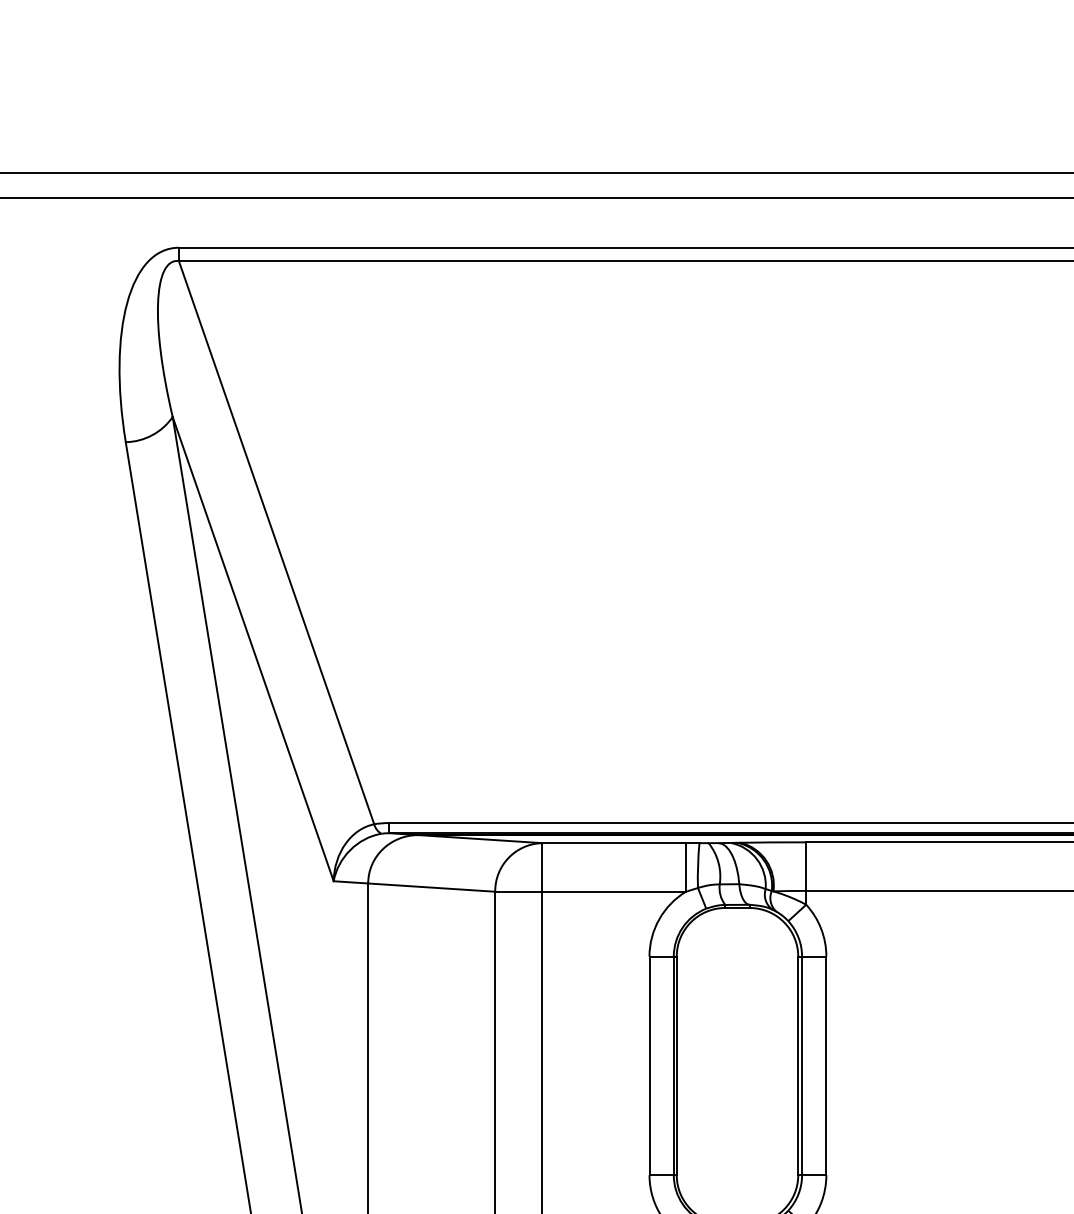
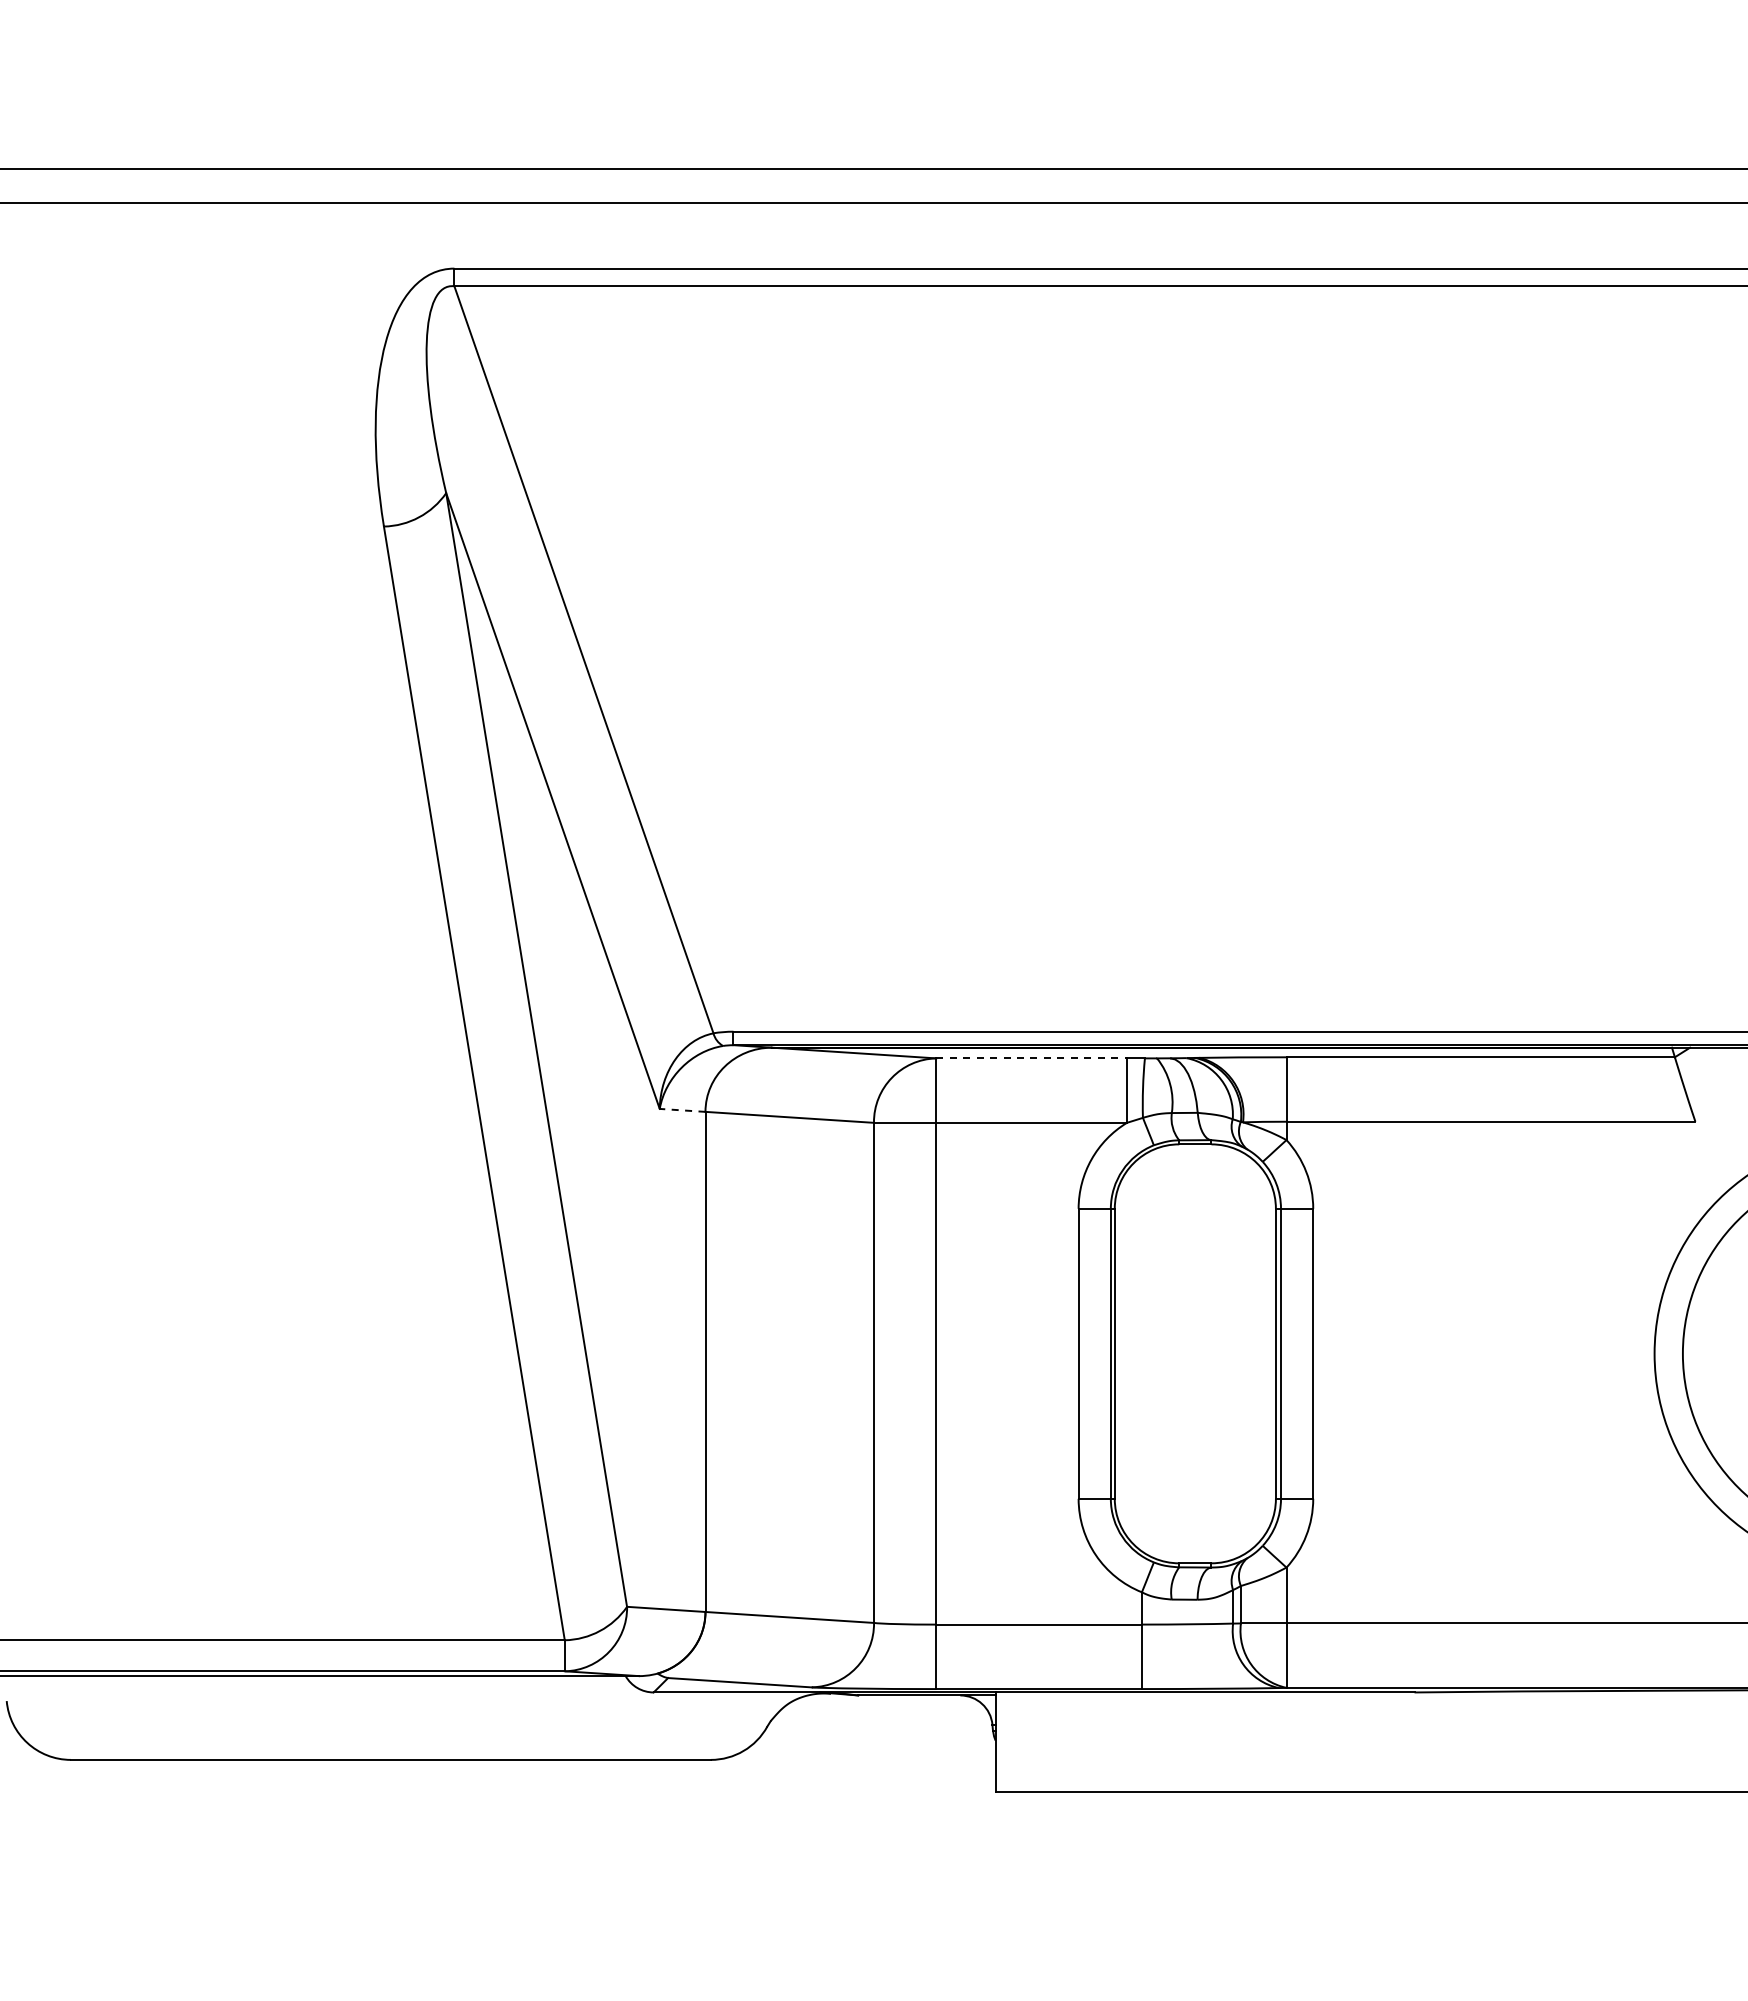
line: (614, 843) -> (1032, 1058), solid -> dashed
line: (350, 882) -> (682, 1110), solid -> dashed

